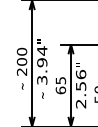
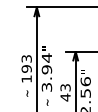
text: (21, 61) -> (26, 68), 200 -> 193
text: (60, 85) -> (65, 92), 65 -> 43

